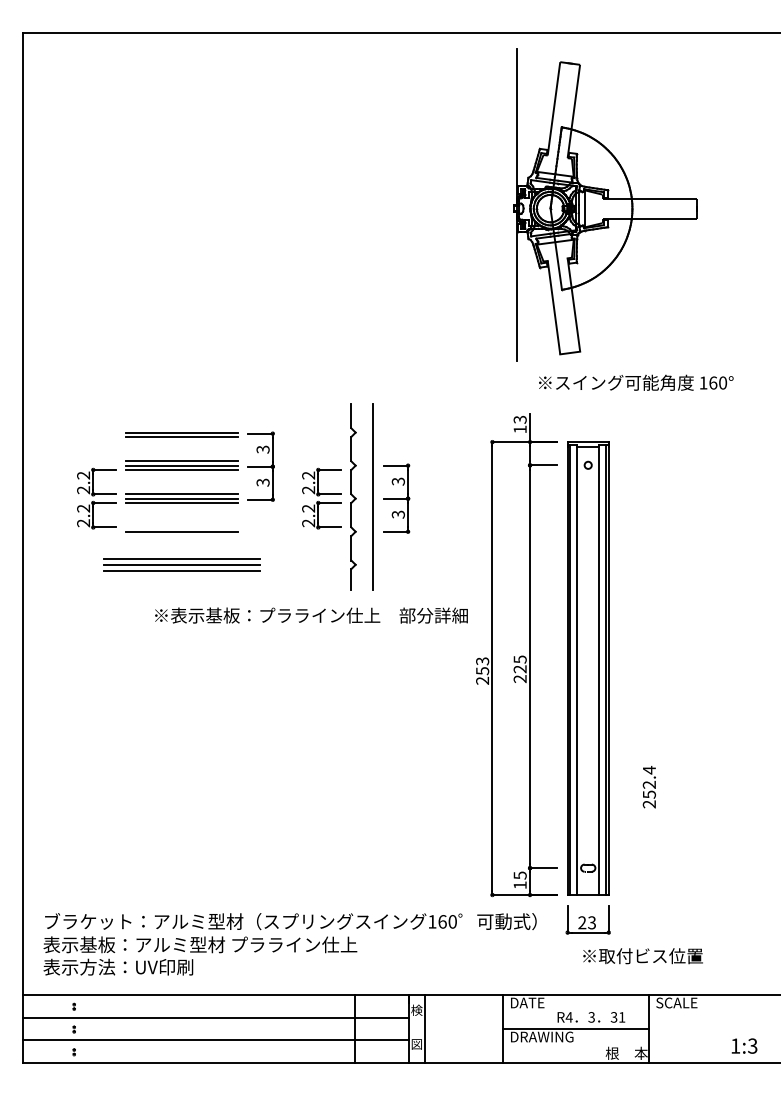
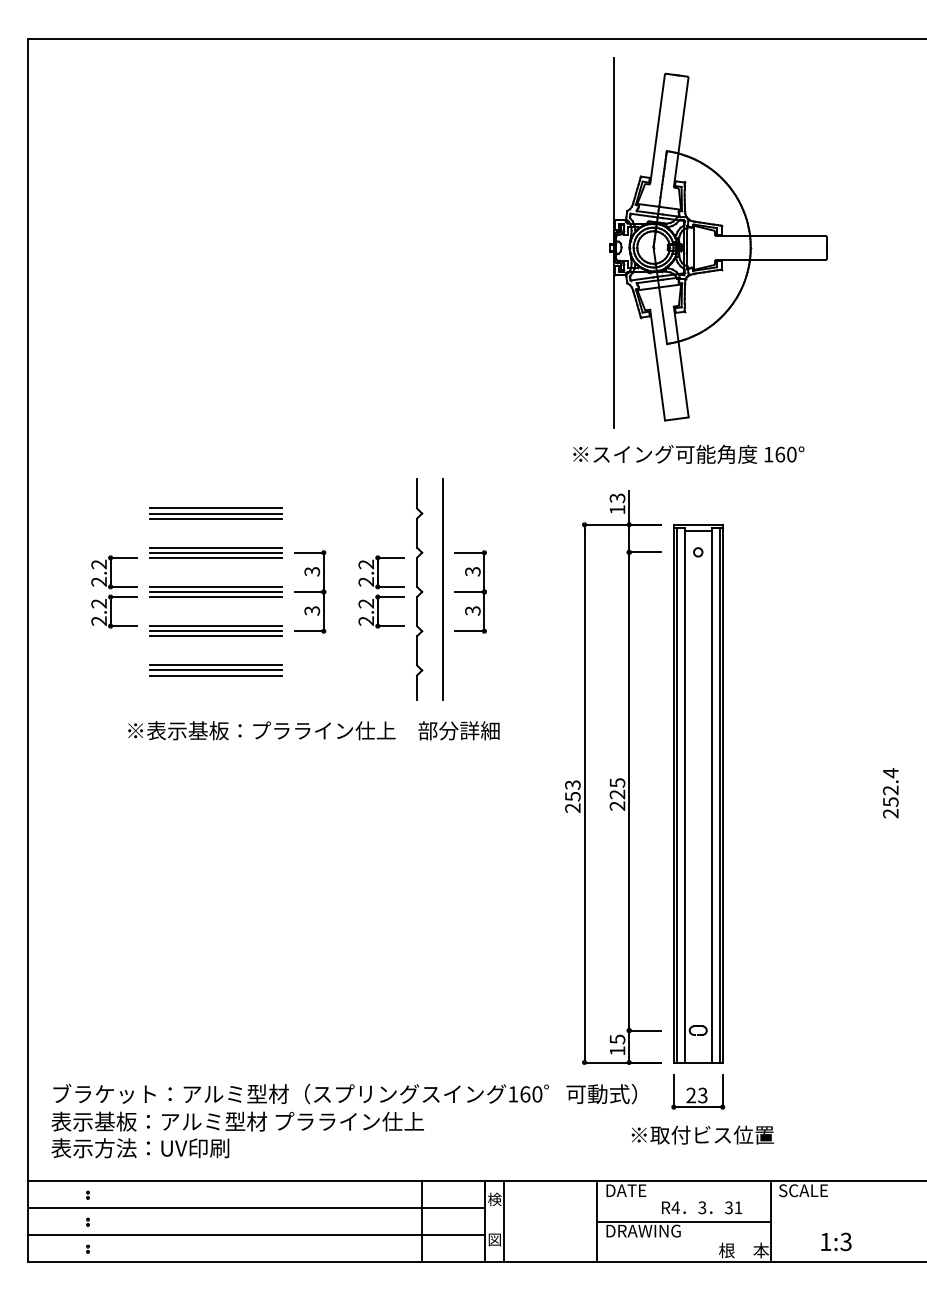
text: (636, 382) -> (689, 454), moved
line: (181, 428) -> (215, 508), added
part: (260, 466) -> (309, 591), moved
line: (181, 527) -> (215, 626), added
line: (181, 536) -> (215, 636), added
part: (181, 564) -> (215, 670), size x0.71
text: (311, 615) -> (313, 730), moved
text: (648, 787) -> (889, 793), moved
text: (642, 956) -> (702, 1135), moved
text: (744, 1045) -> (836, 1241), moved

